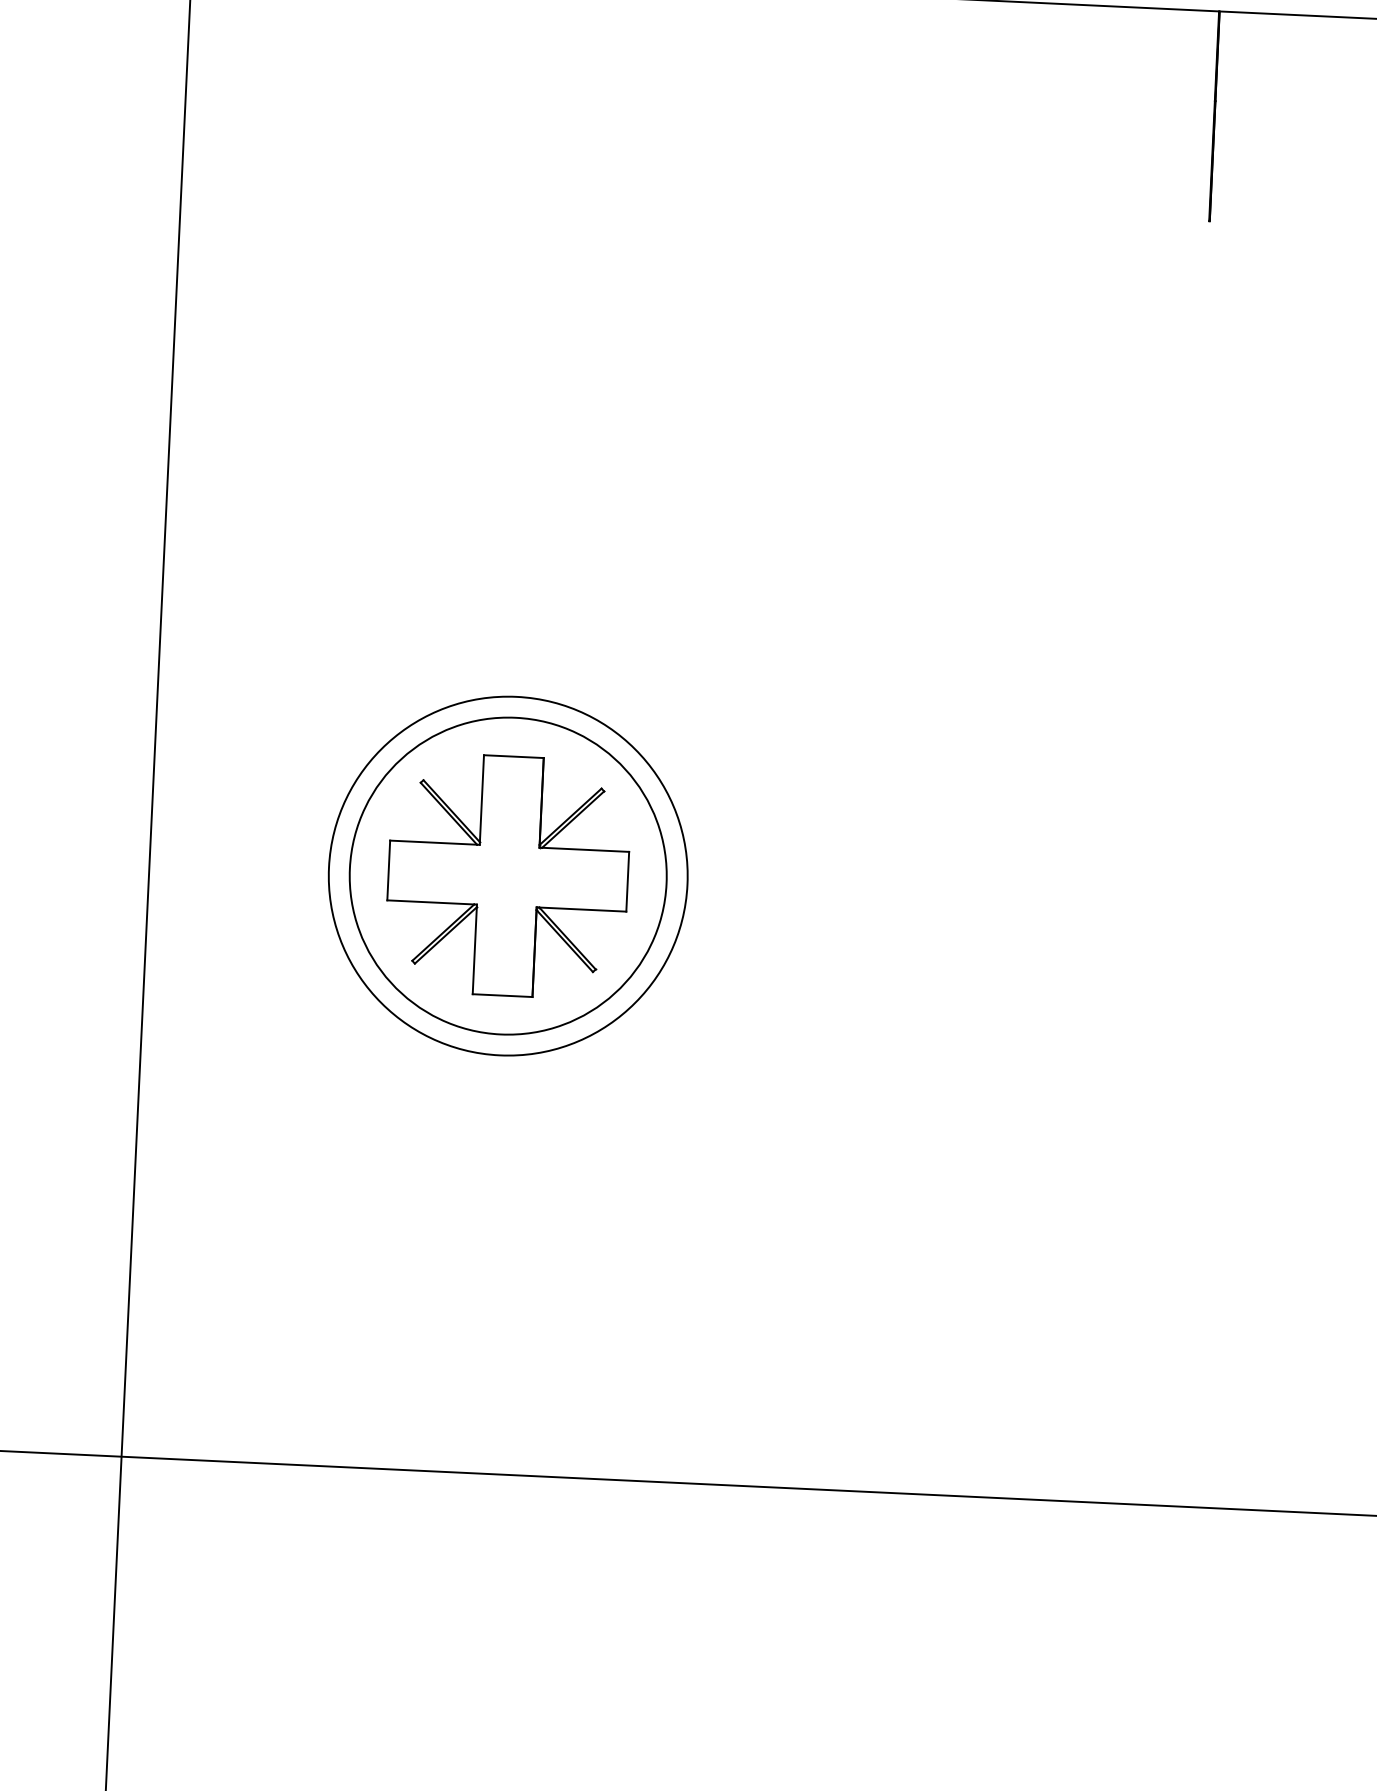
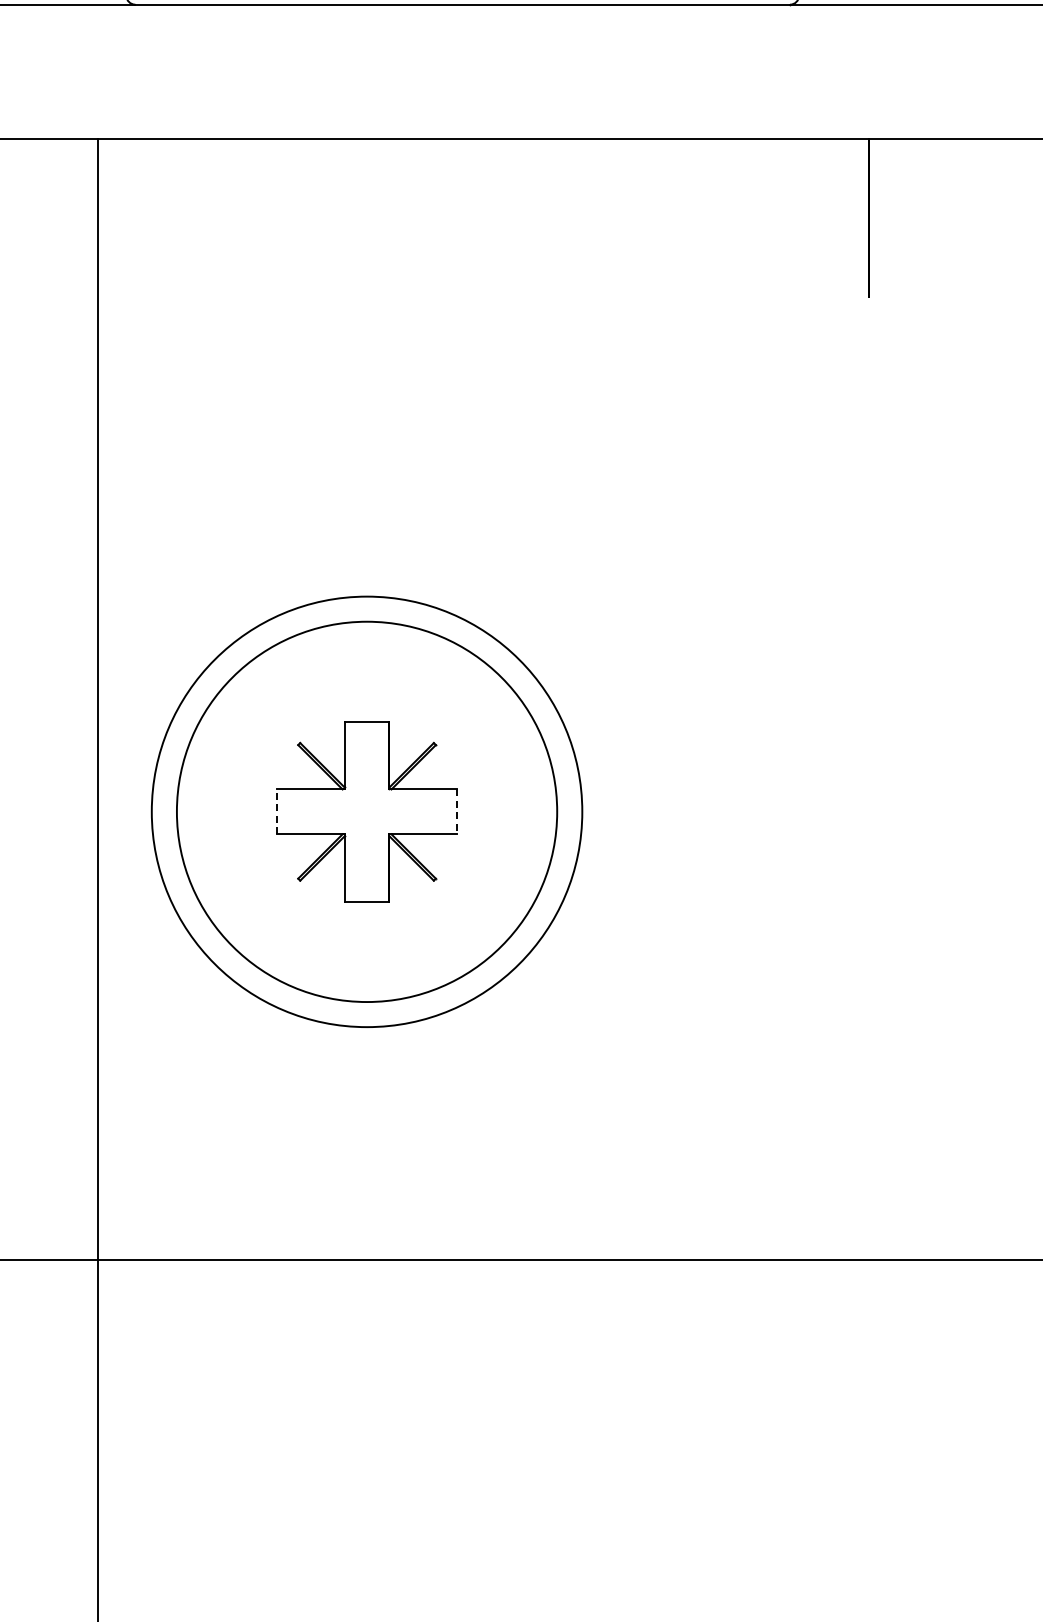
line: (388, 869) -> (277, 811), solid -> dashed
circle: (507, 875) -> (366, 811), size x1.6
circle: (507, 875) -> (366, 811), size x1.6
line: (627, 882) -> (456, 812), solid -> dashed

